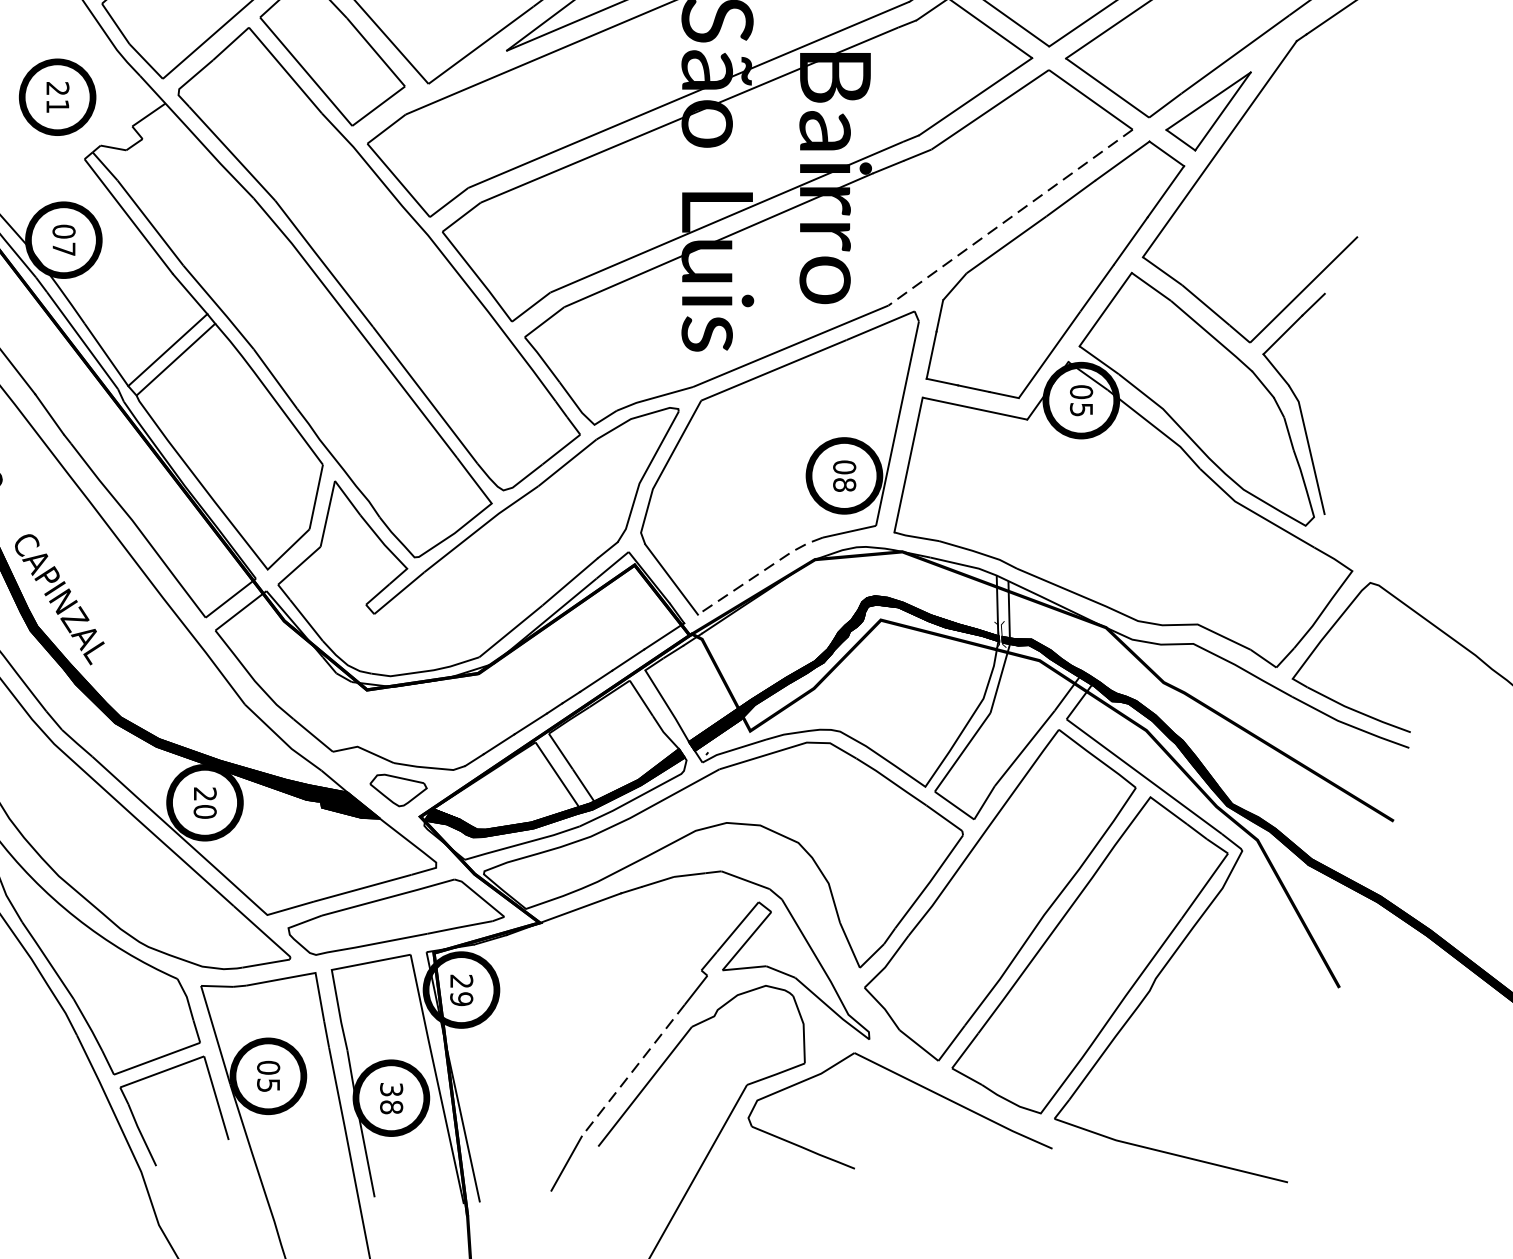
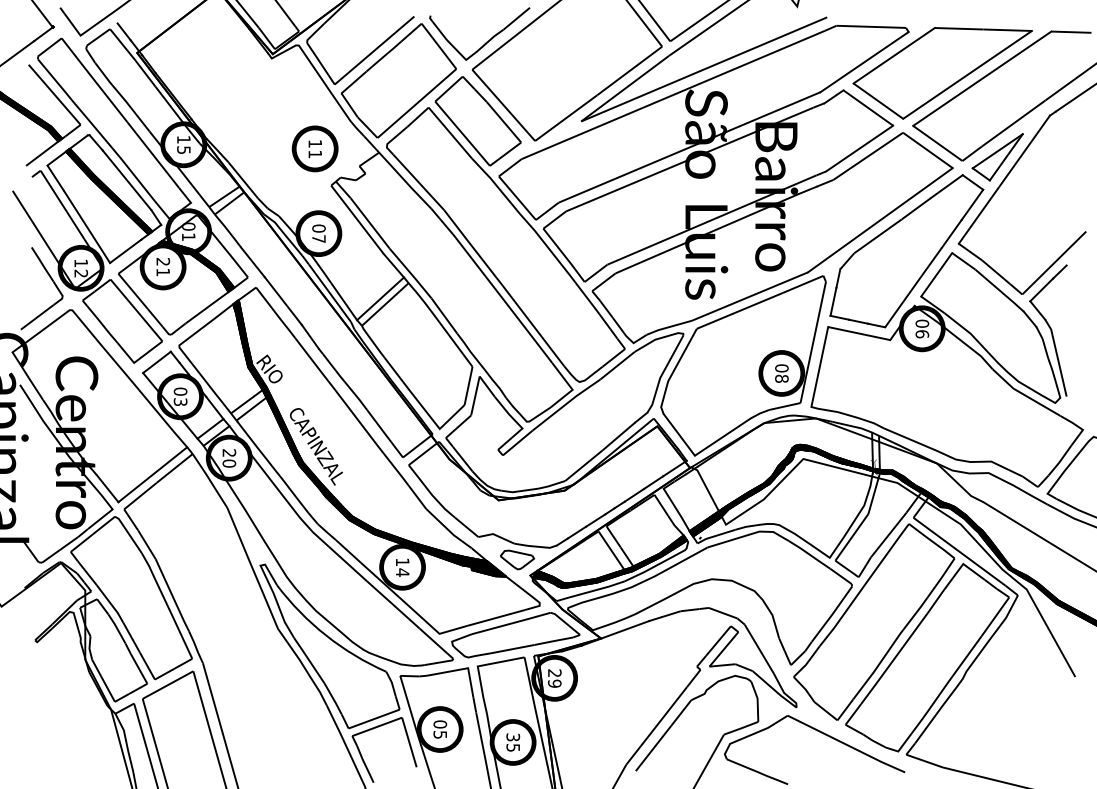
text: (58, 88) -> (315, 143), 21 -> 11
line: (1009, 217) -> (879, 220), dashed -> solid
text: (1081, 410) -> (922, 334), 05 -> 06
line: (761, 572) -> (732, 430), dashed -> solid
text: (204, 803) -> (402, 567), 20 -> 14
line: (633, 1071) -> (656, 726), dashed -> solid
text: (392, 1106) -> (513, 747), 38 -> 35

